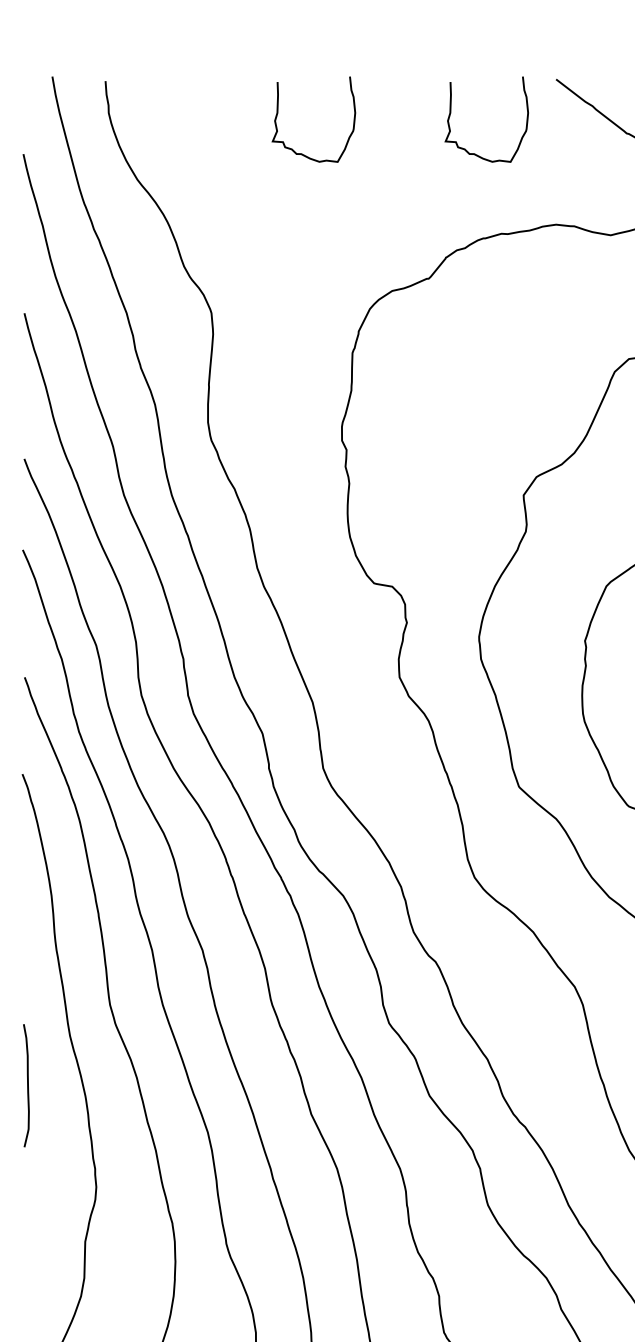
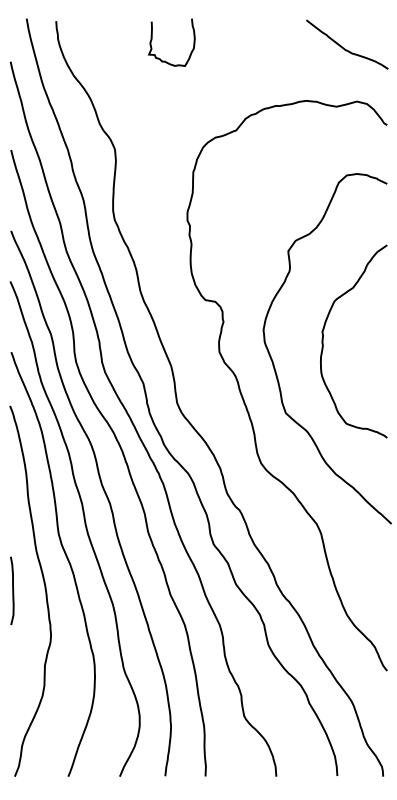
curve: (475, 152) -> (261, 60), removed
curve: (26, 1084) -> (12, 590), moved

